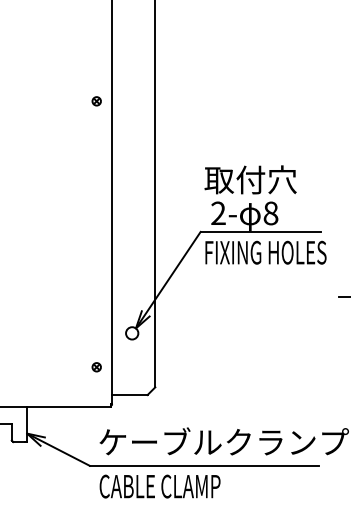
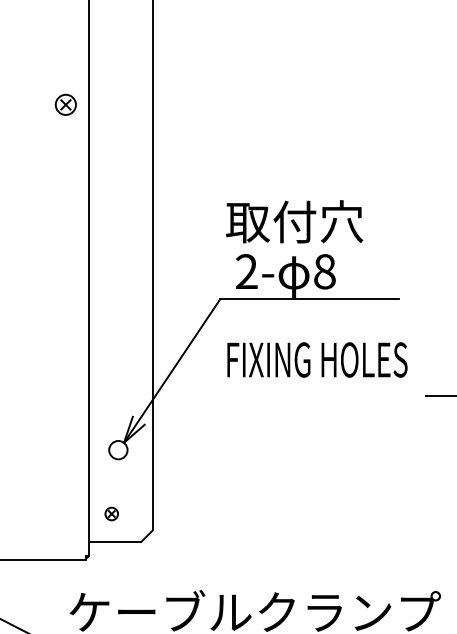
part: (96, 101) -> (65, 105), size x1.6
text: (265, 252) -> (316, 359), moved
part: (96, 367) -> (111, 514), moved

